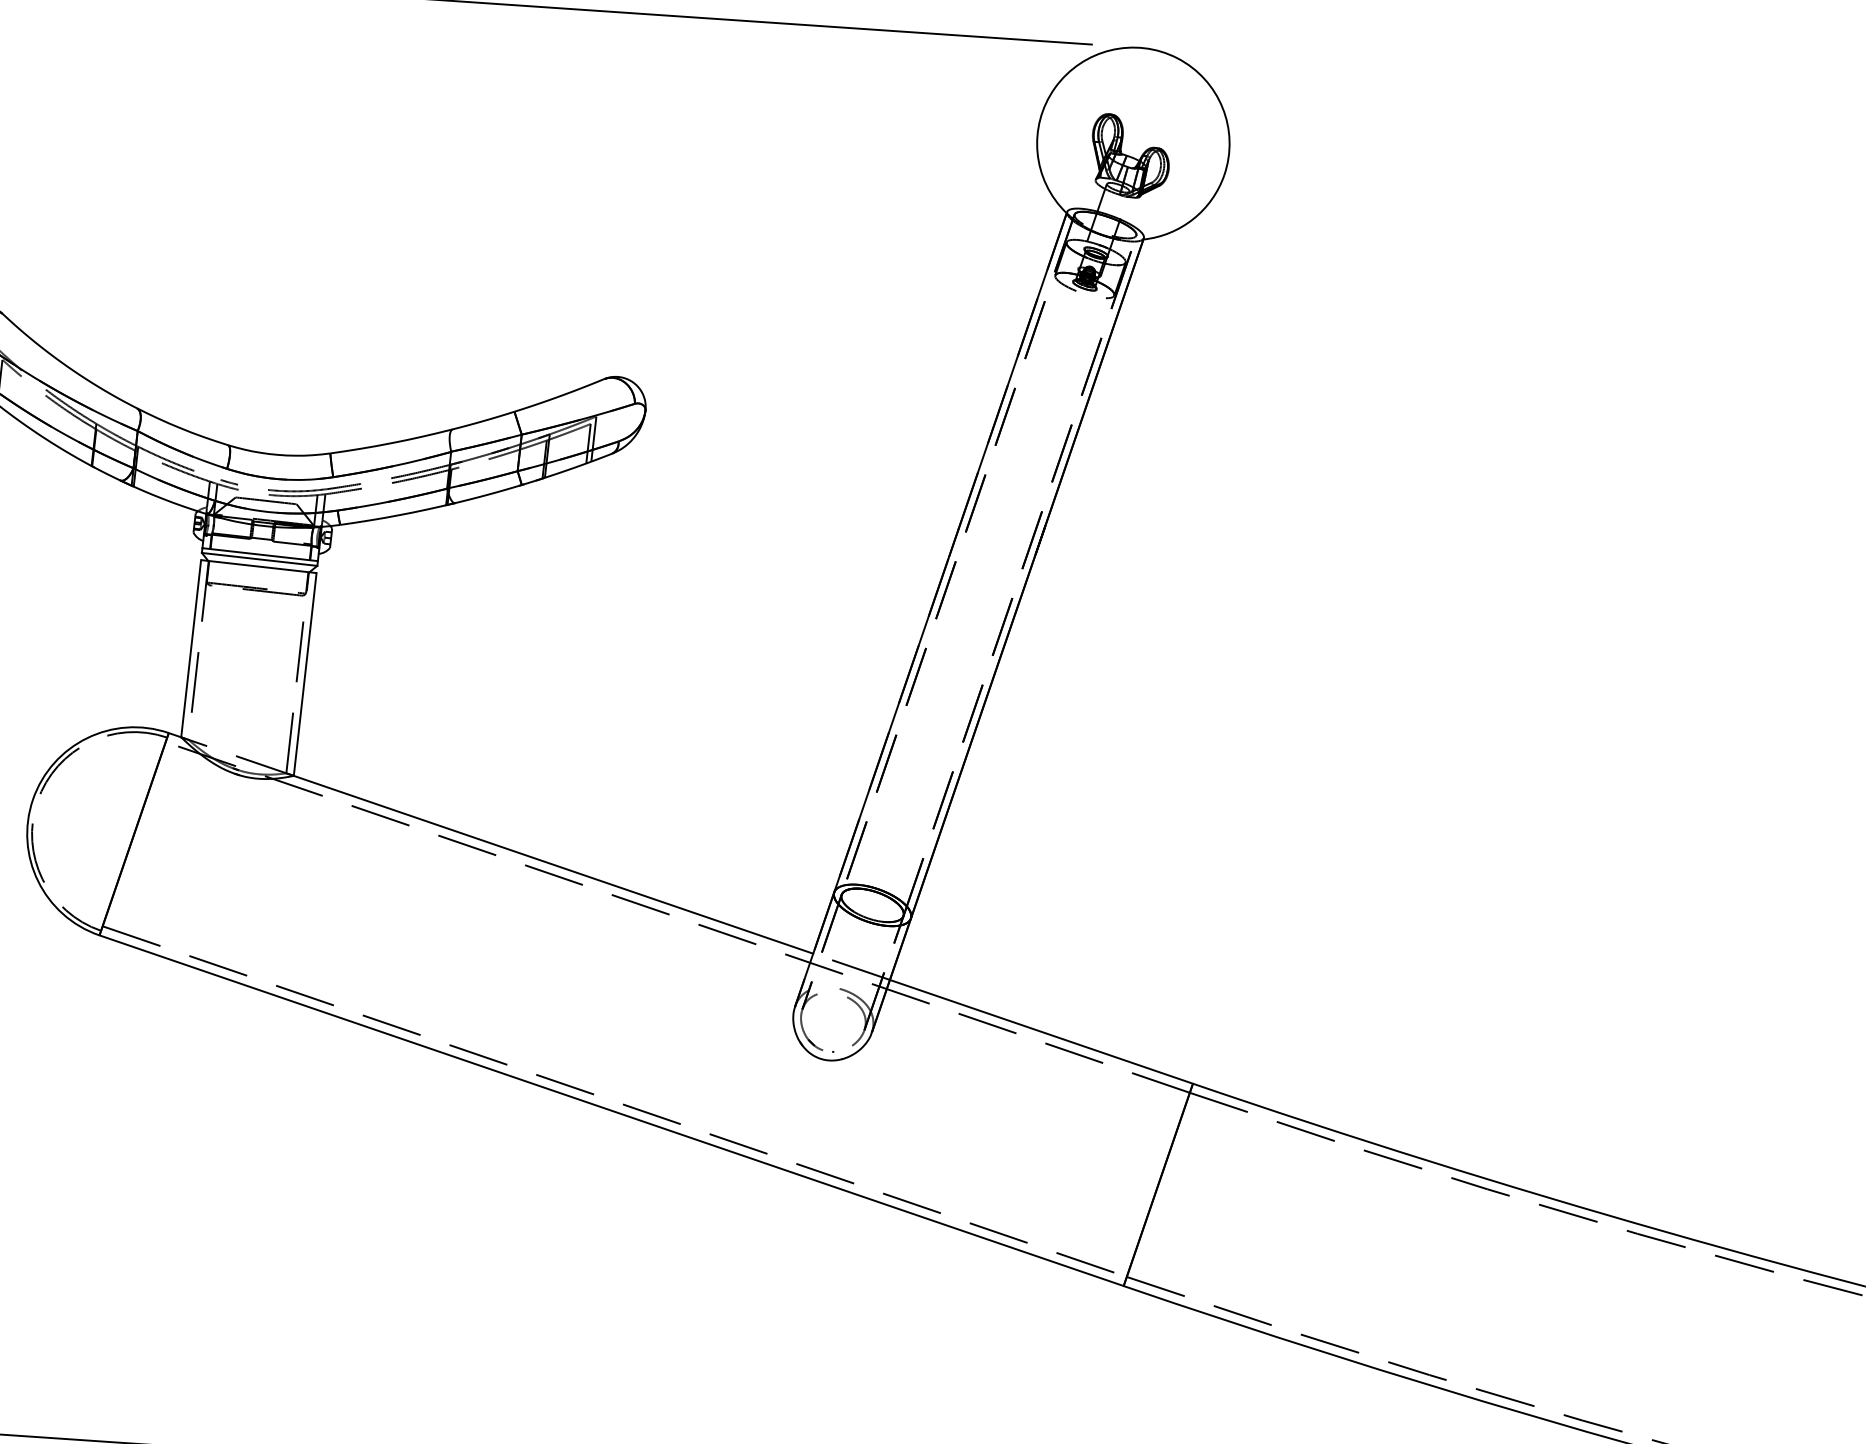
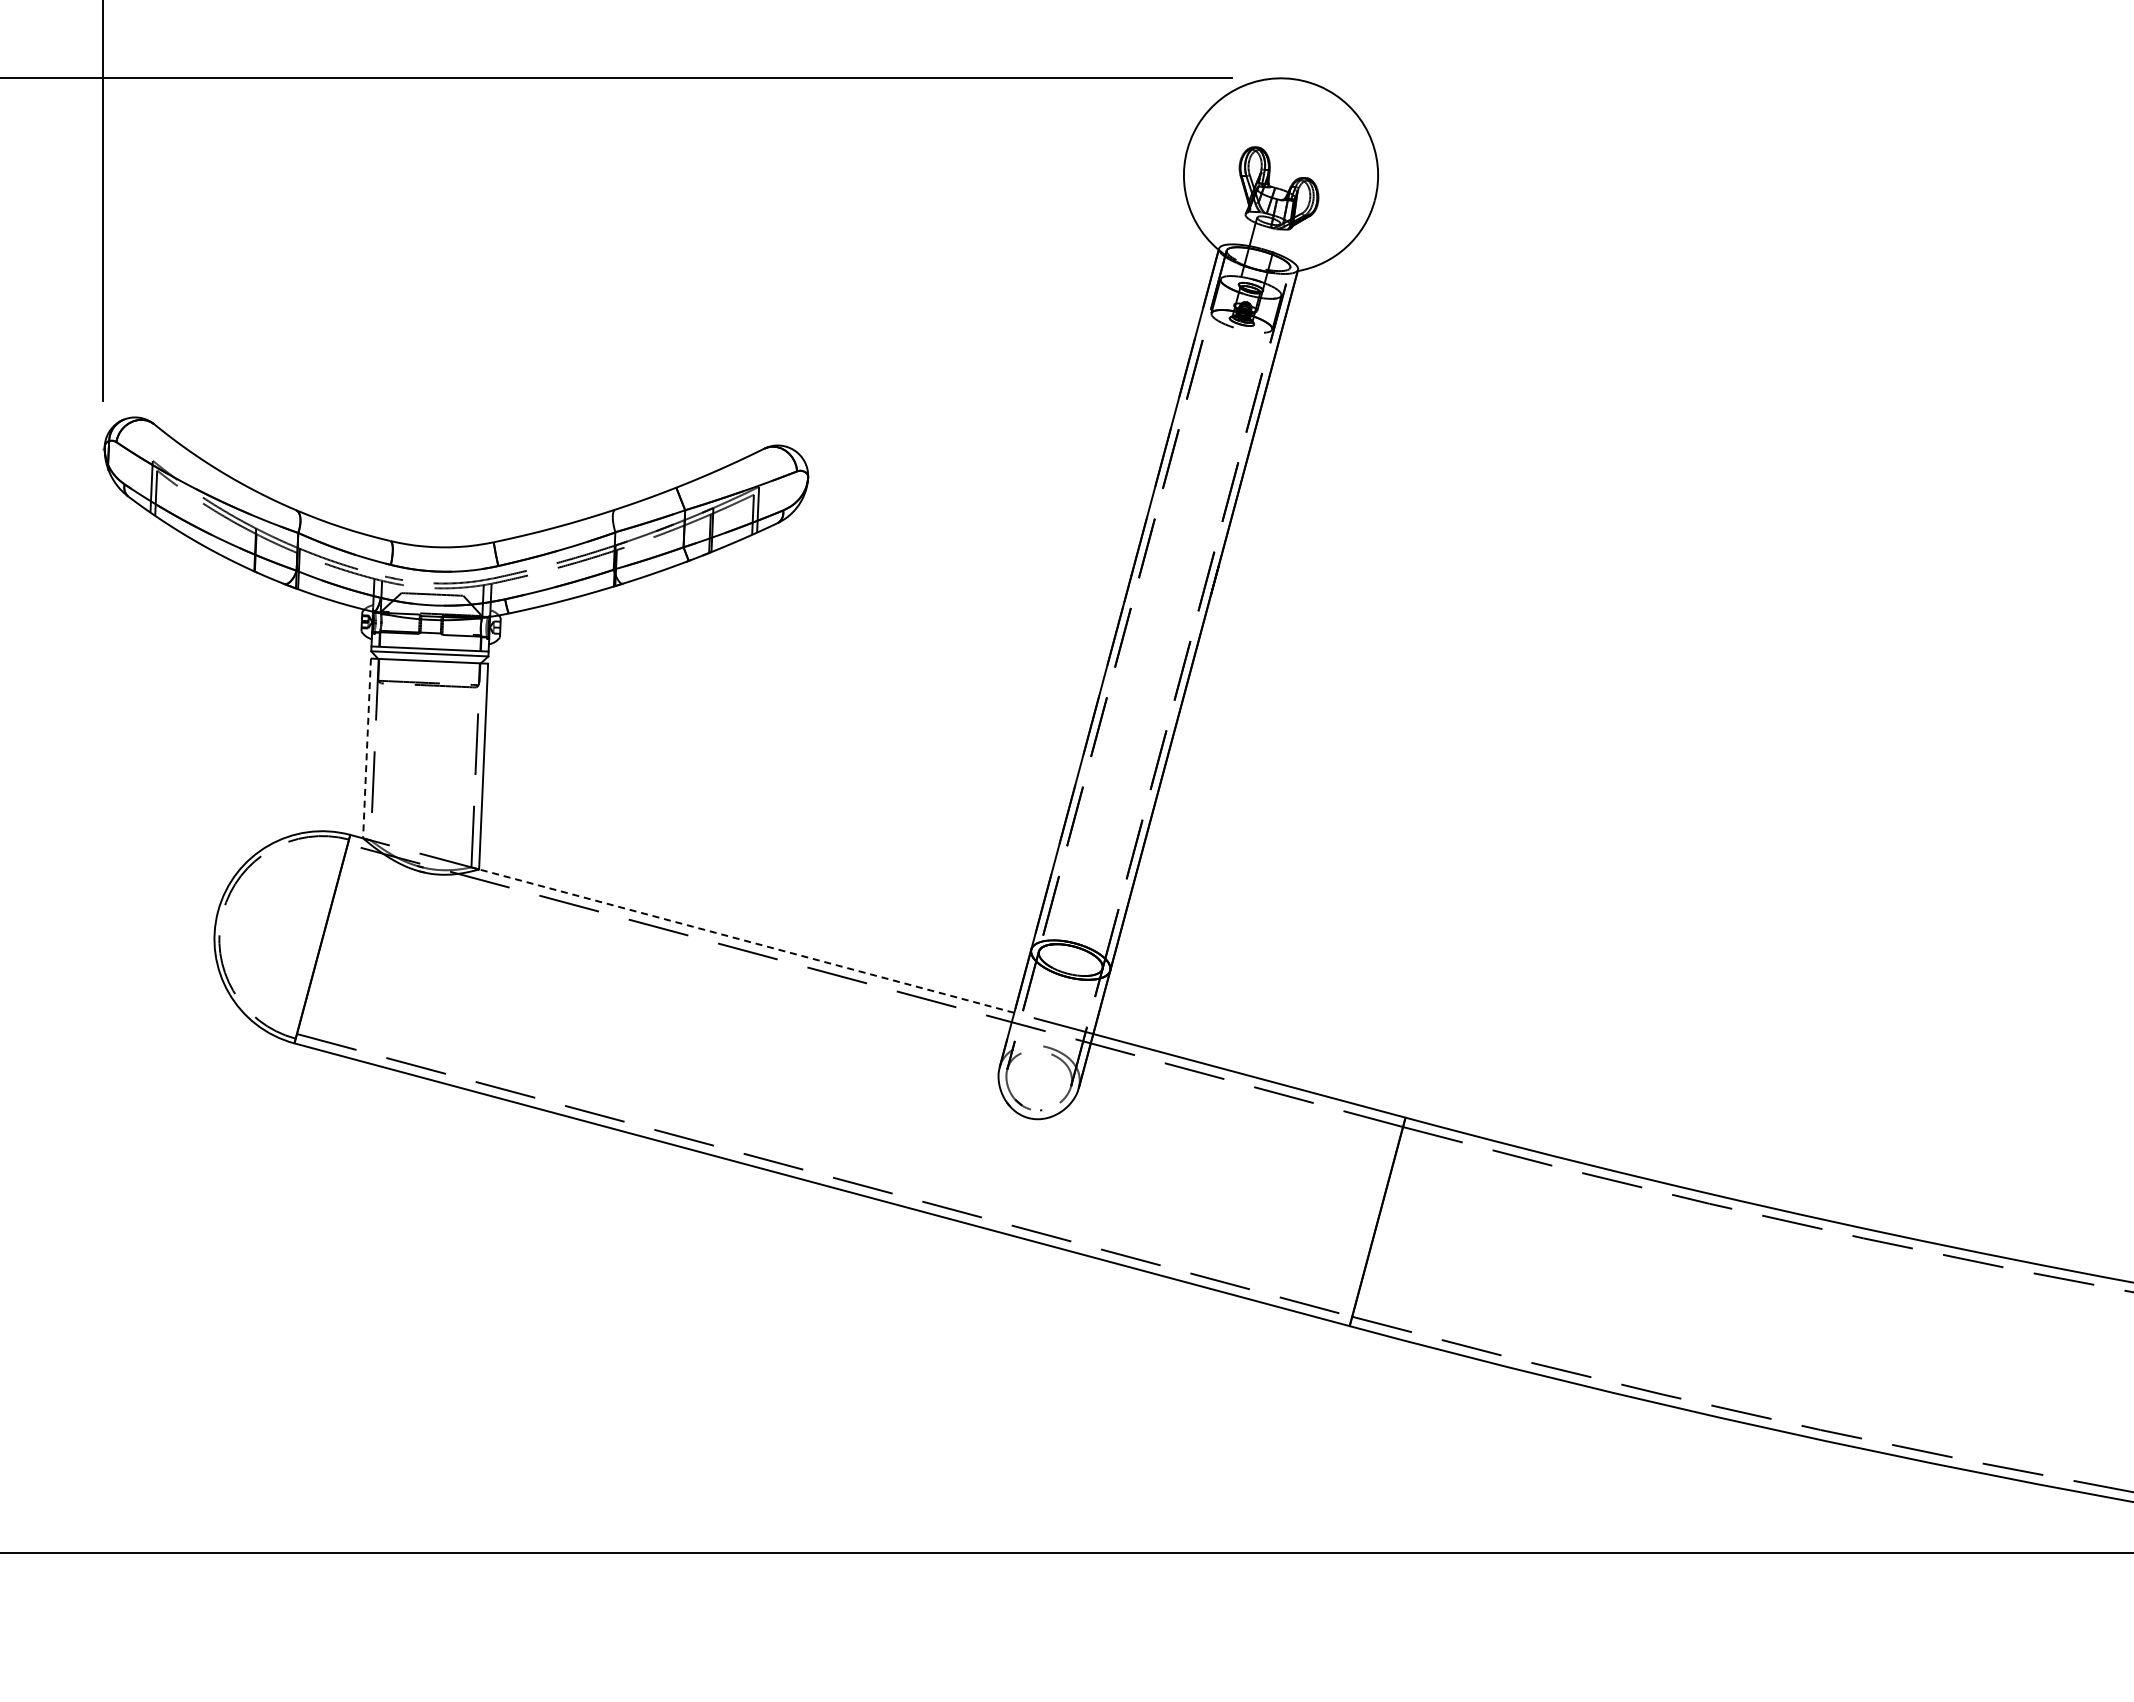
line: (191, 648) -> (367, 748), solid -> dashed
line: (553, 865) -> (746, 941), solid -> dashed

